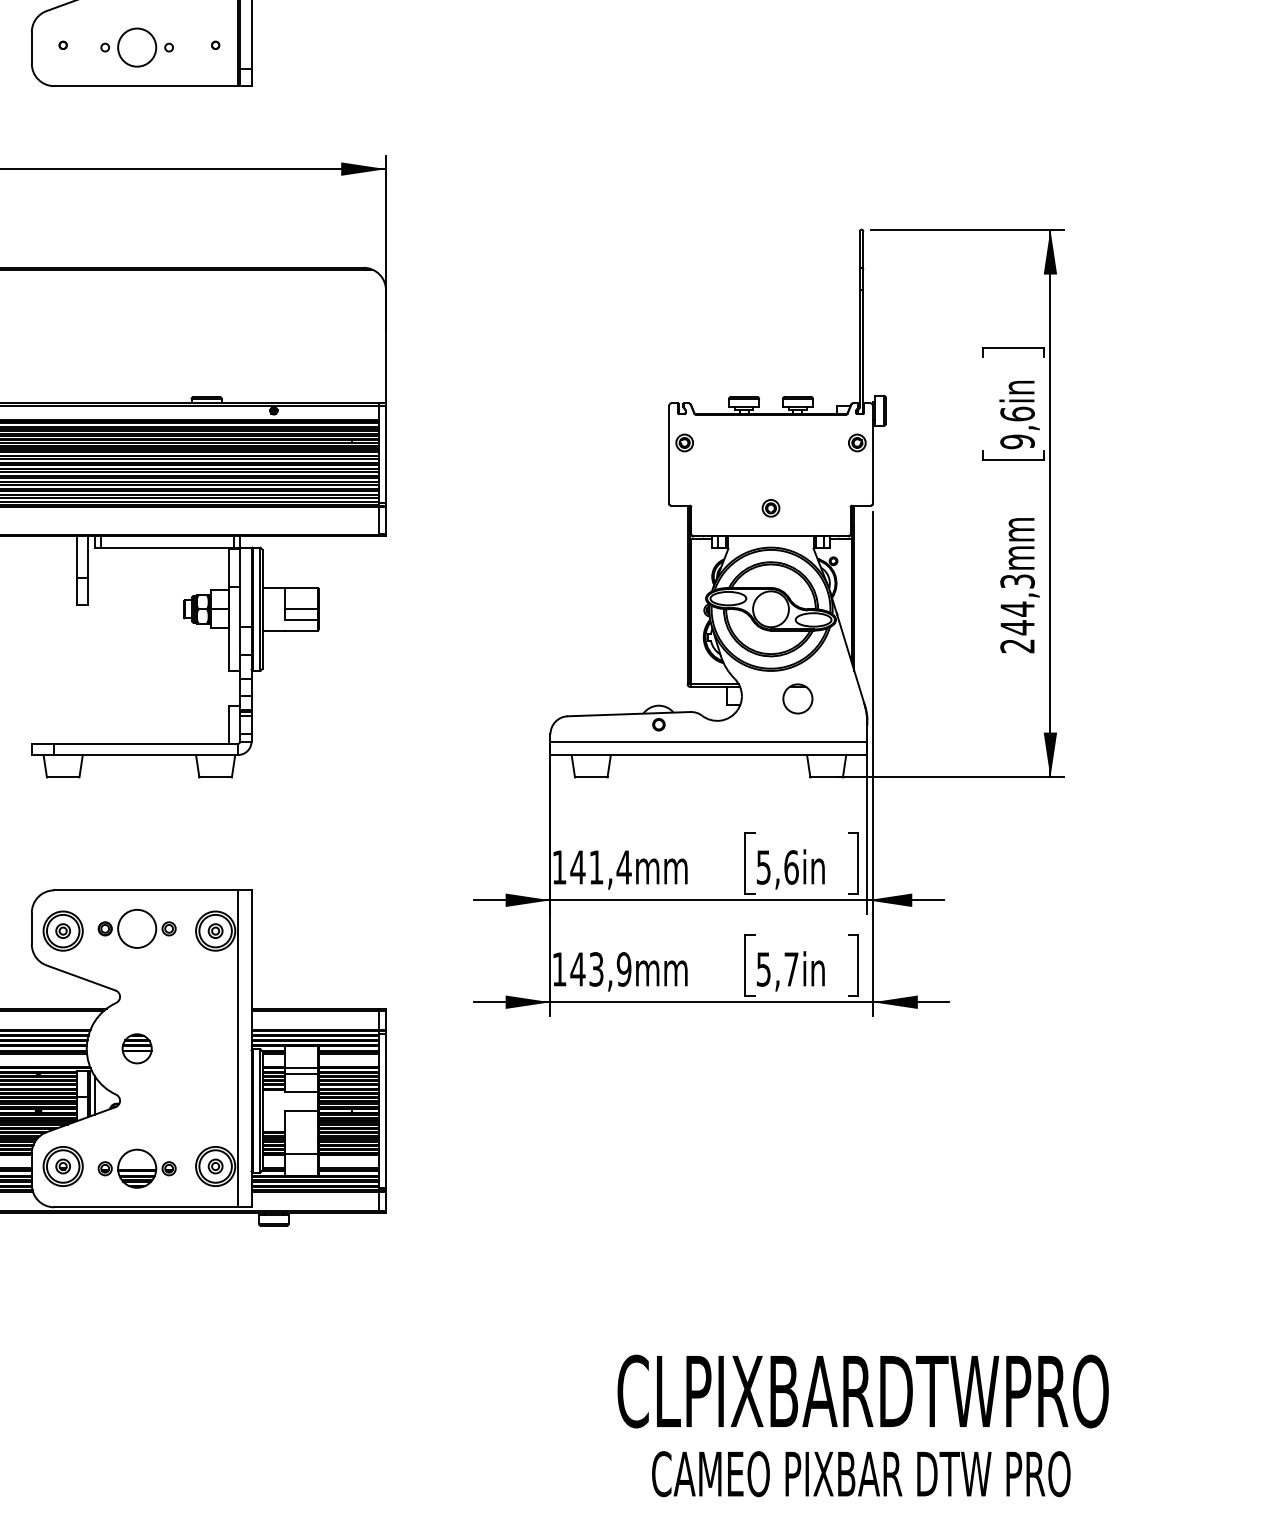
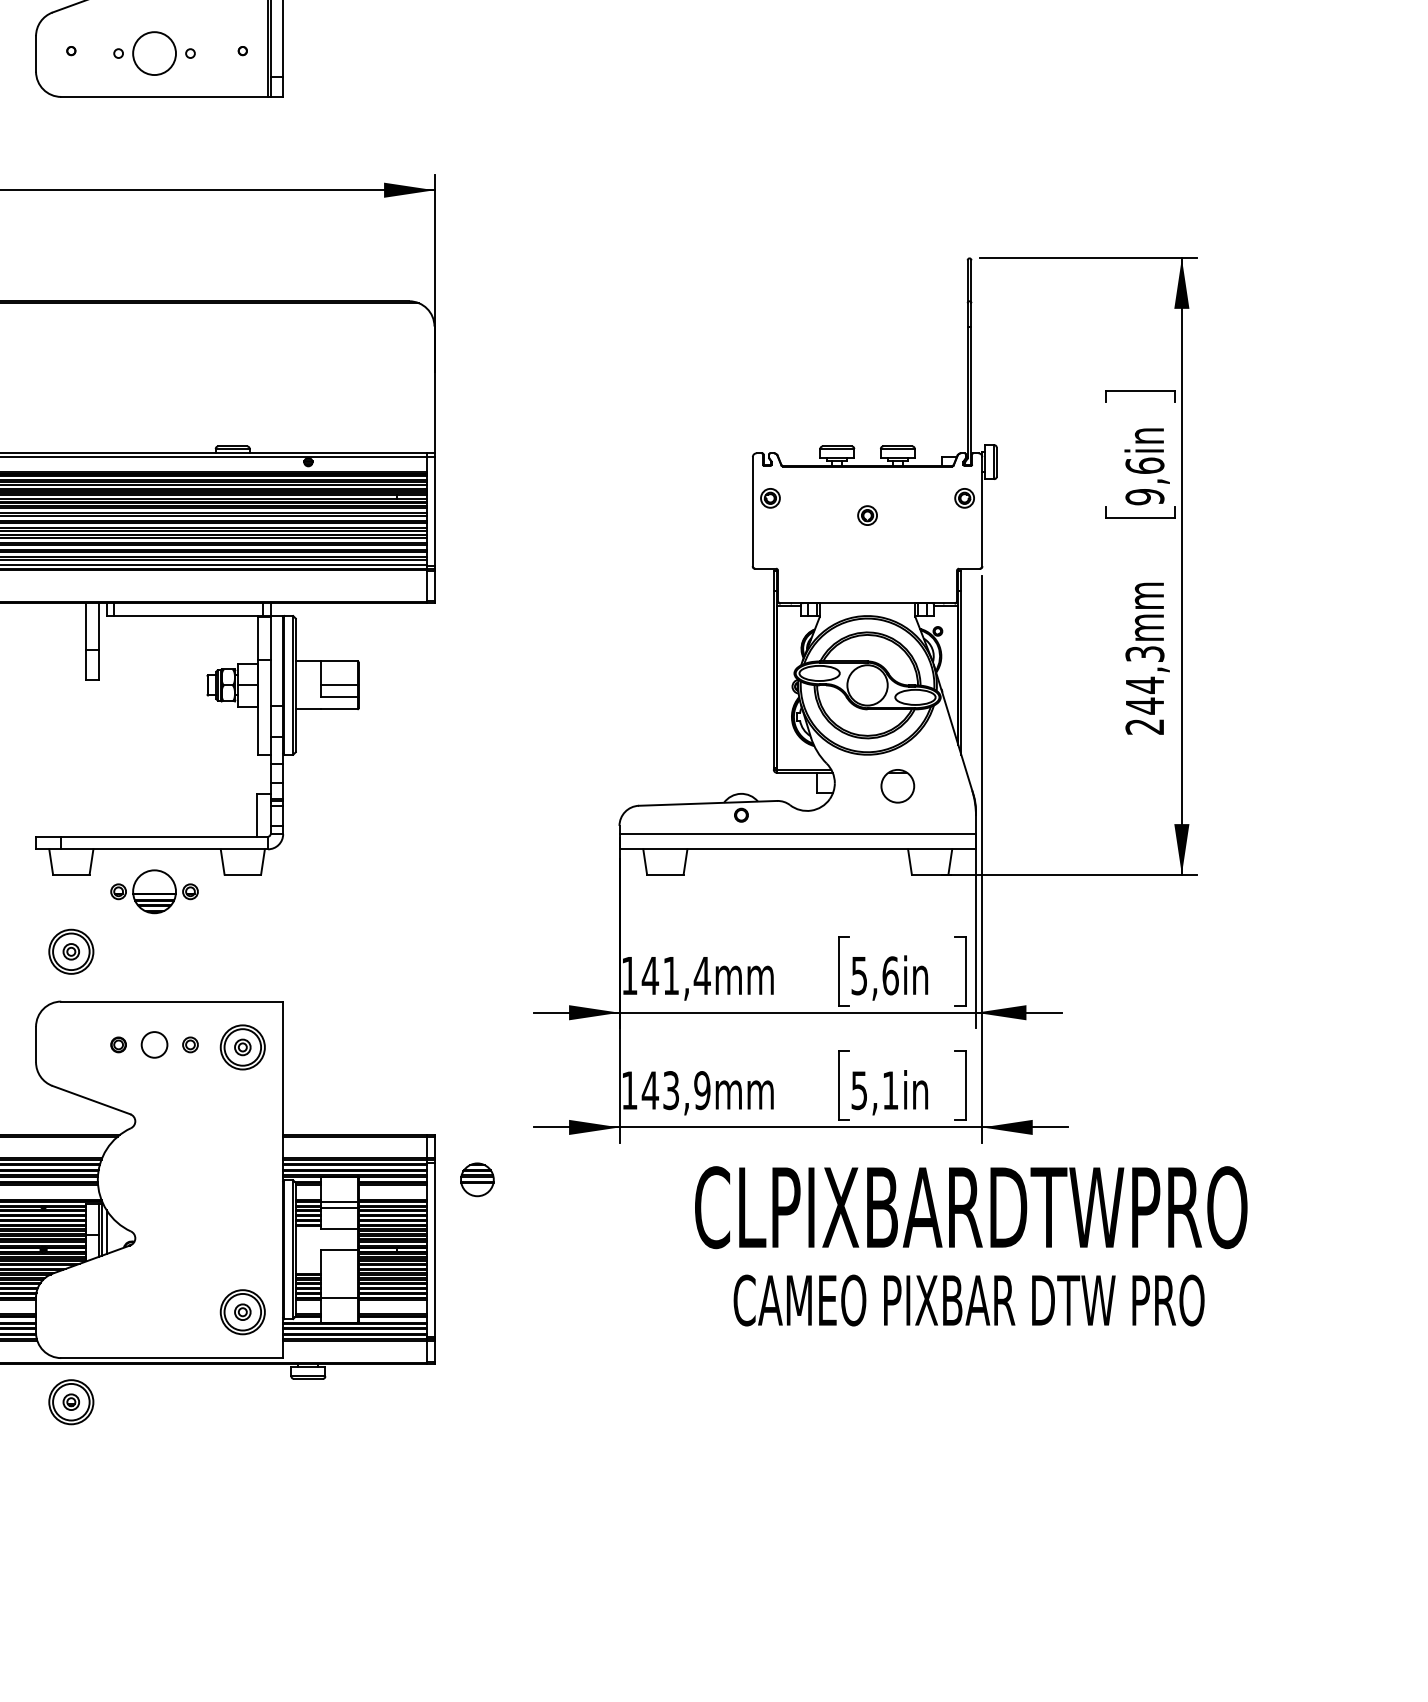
part: (770, 508) -> (866, 515), moved
circle: (137, 928) -> (154, 1044), size x0.6
part: (62, 930) -> (70, 951), moved
text: (791, 969) -> (890, 1090), 5,7in -> 5,1in
part: (136, 1048) -> (476, 1179), moved
line: (238, 1048) -> (268, 1179), removed
part: (62, 1166) -> (70, 1402), moved
part: (136, 1168) -> (153, 891), moved
text: (862, 1425) -> (970, 1245), moved

